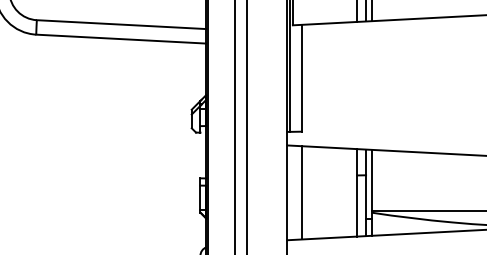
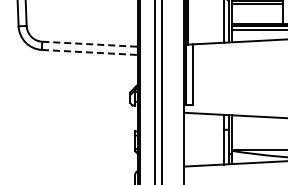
line: (121, 25) -> (90, 44), solid -> dashed
line: (121, 39) -> (90, 52), solid -> dashed
line: (301, 192) -> (192, 139), removed

